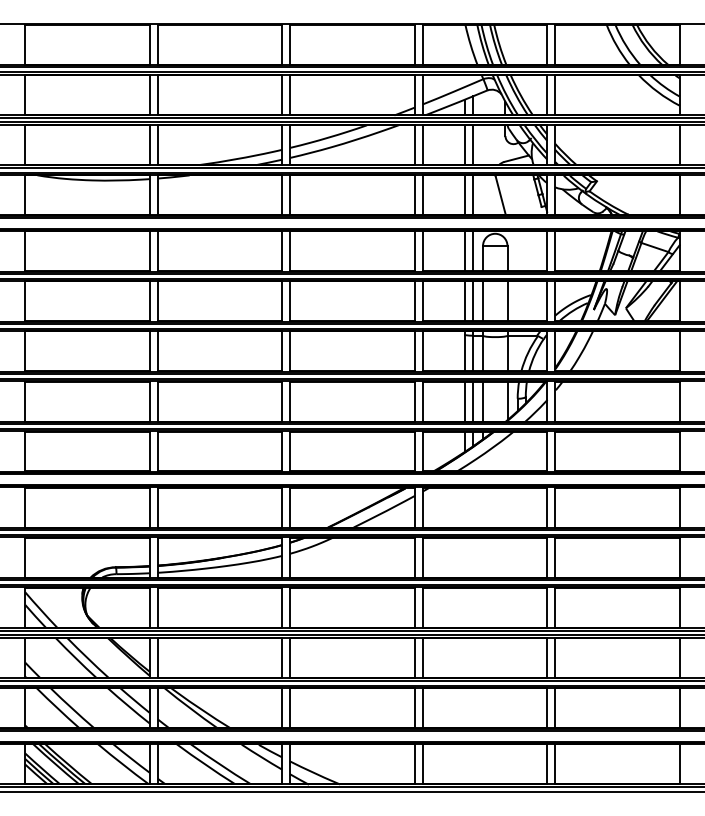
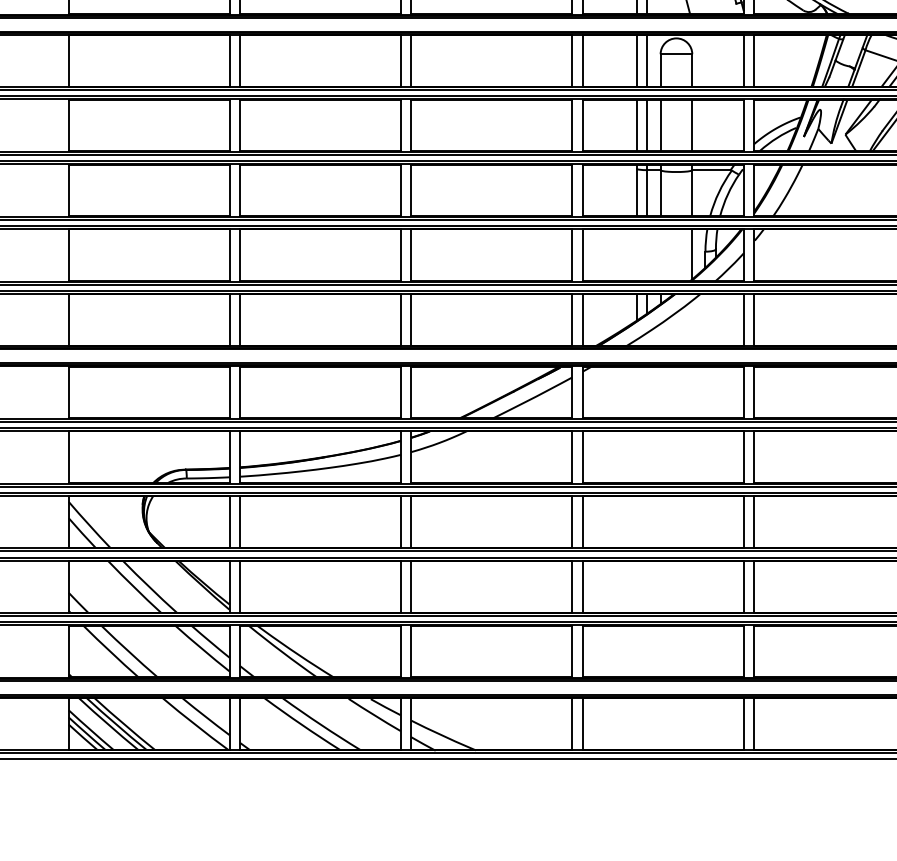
line: (464, 401) -> (636, 255), removed
line: (472, 401) -> (647, 255), removed
line: (483, 401) -> (661, 255), removed

